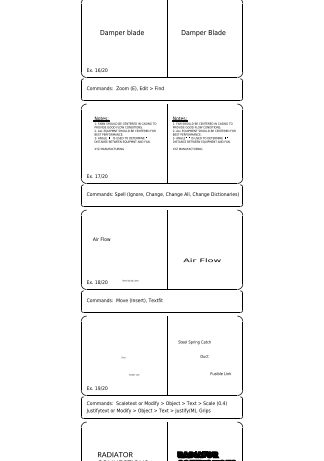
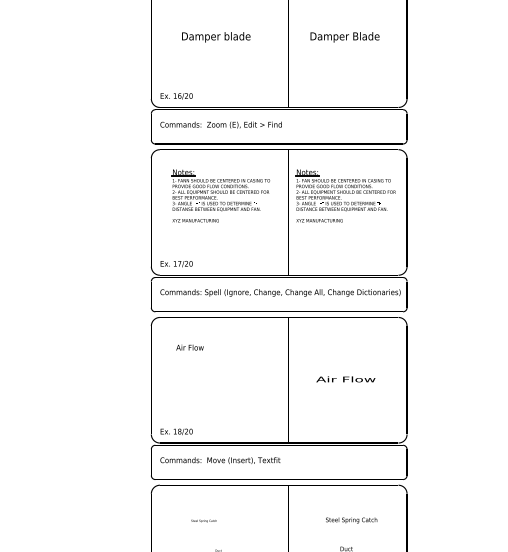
text: (101, 238) -> (189, 346), moved
text: (201, 260) -> (344, 379), moved
text: (130, 280) -> (204, 520), moved
text: (194, 342) -> (351, 520), moved

